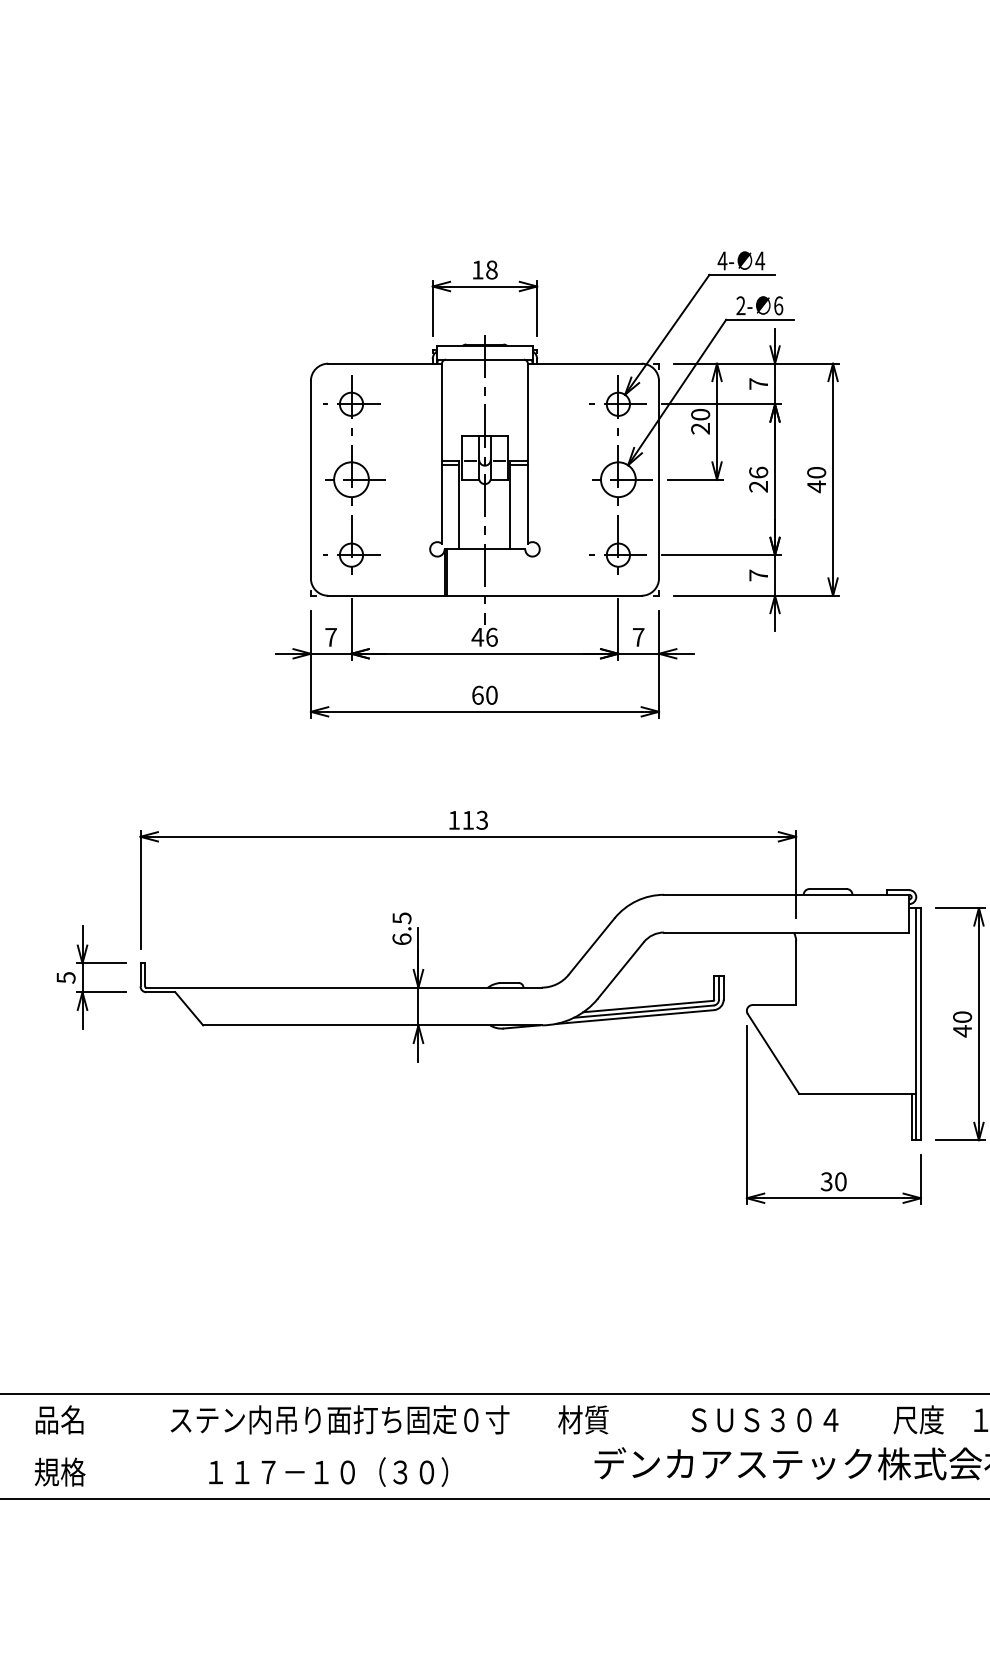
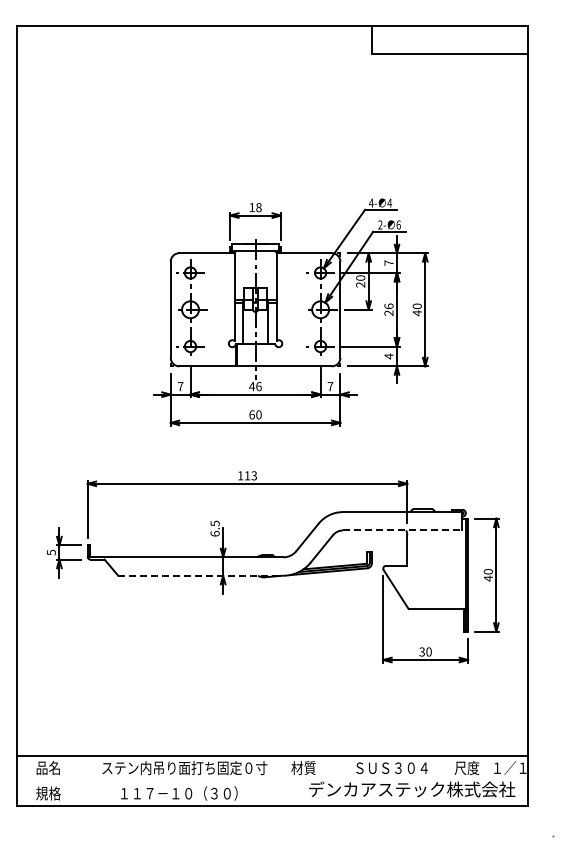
text: (757, 575) -> (388, 356), 7 -> 4
line: (786, 932) -> (402, 530), solid -> dashed
line: (371, 1024) -> (200, 575), solid -> dashed

